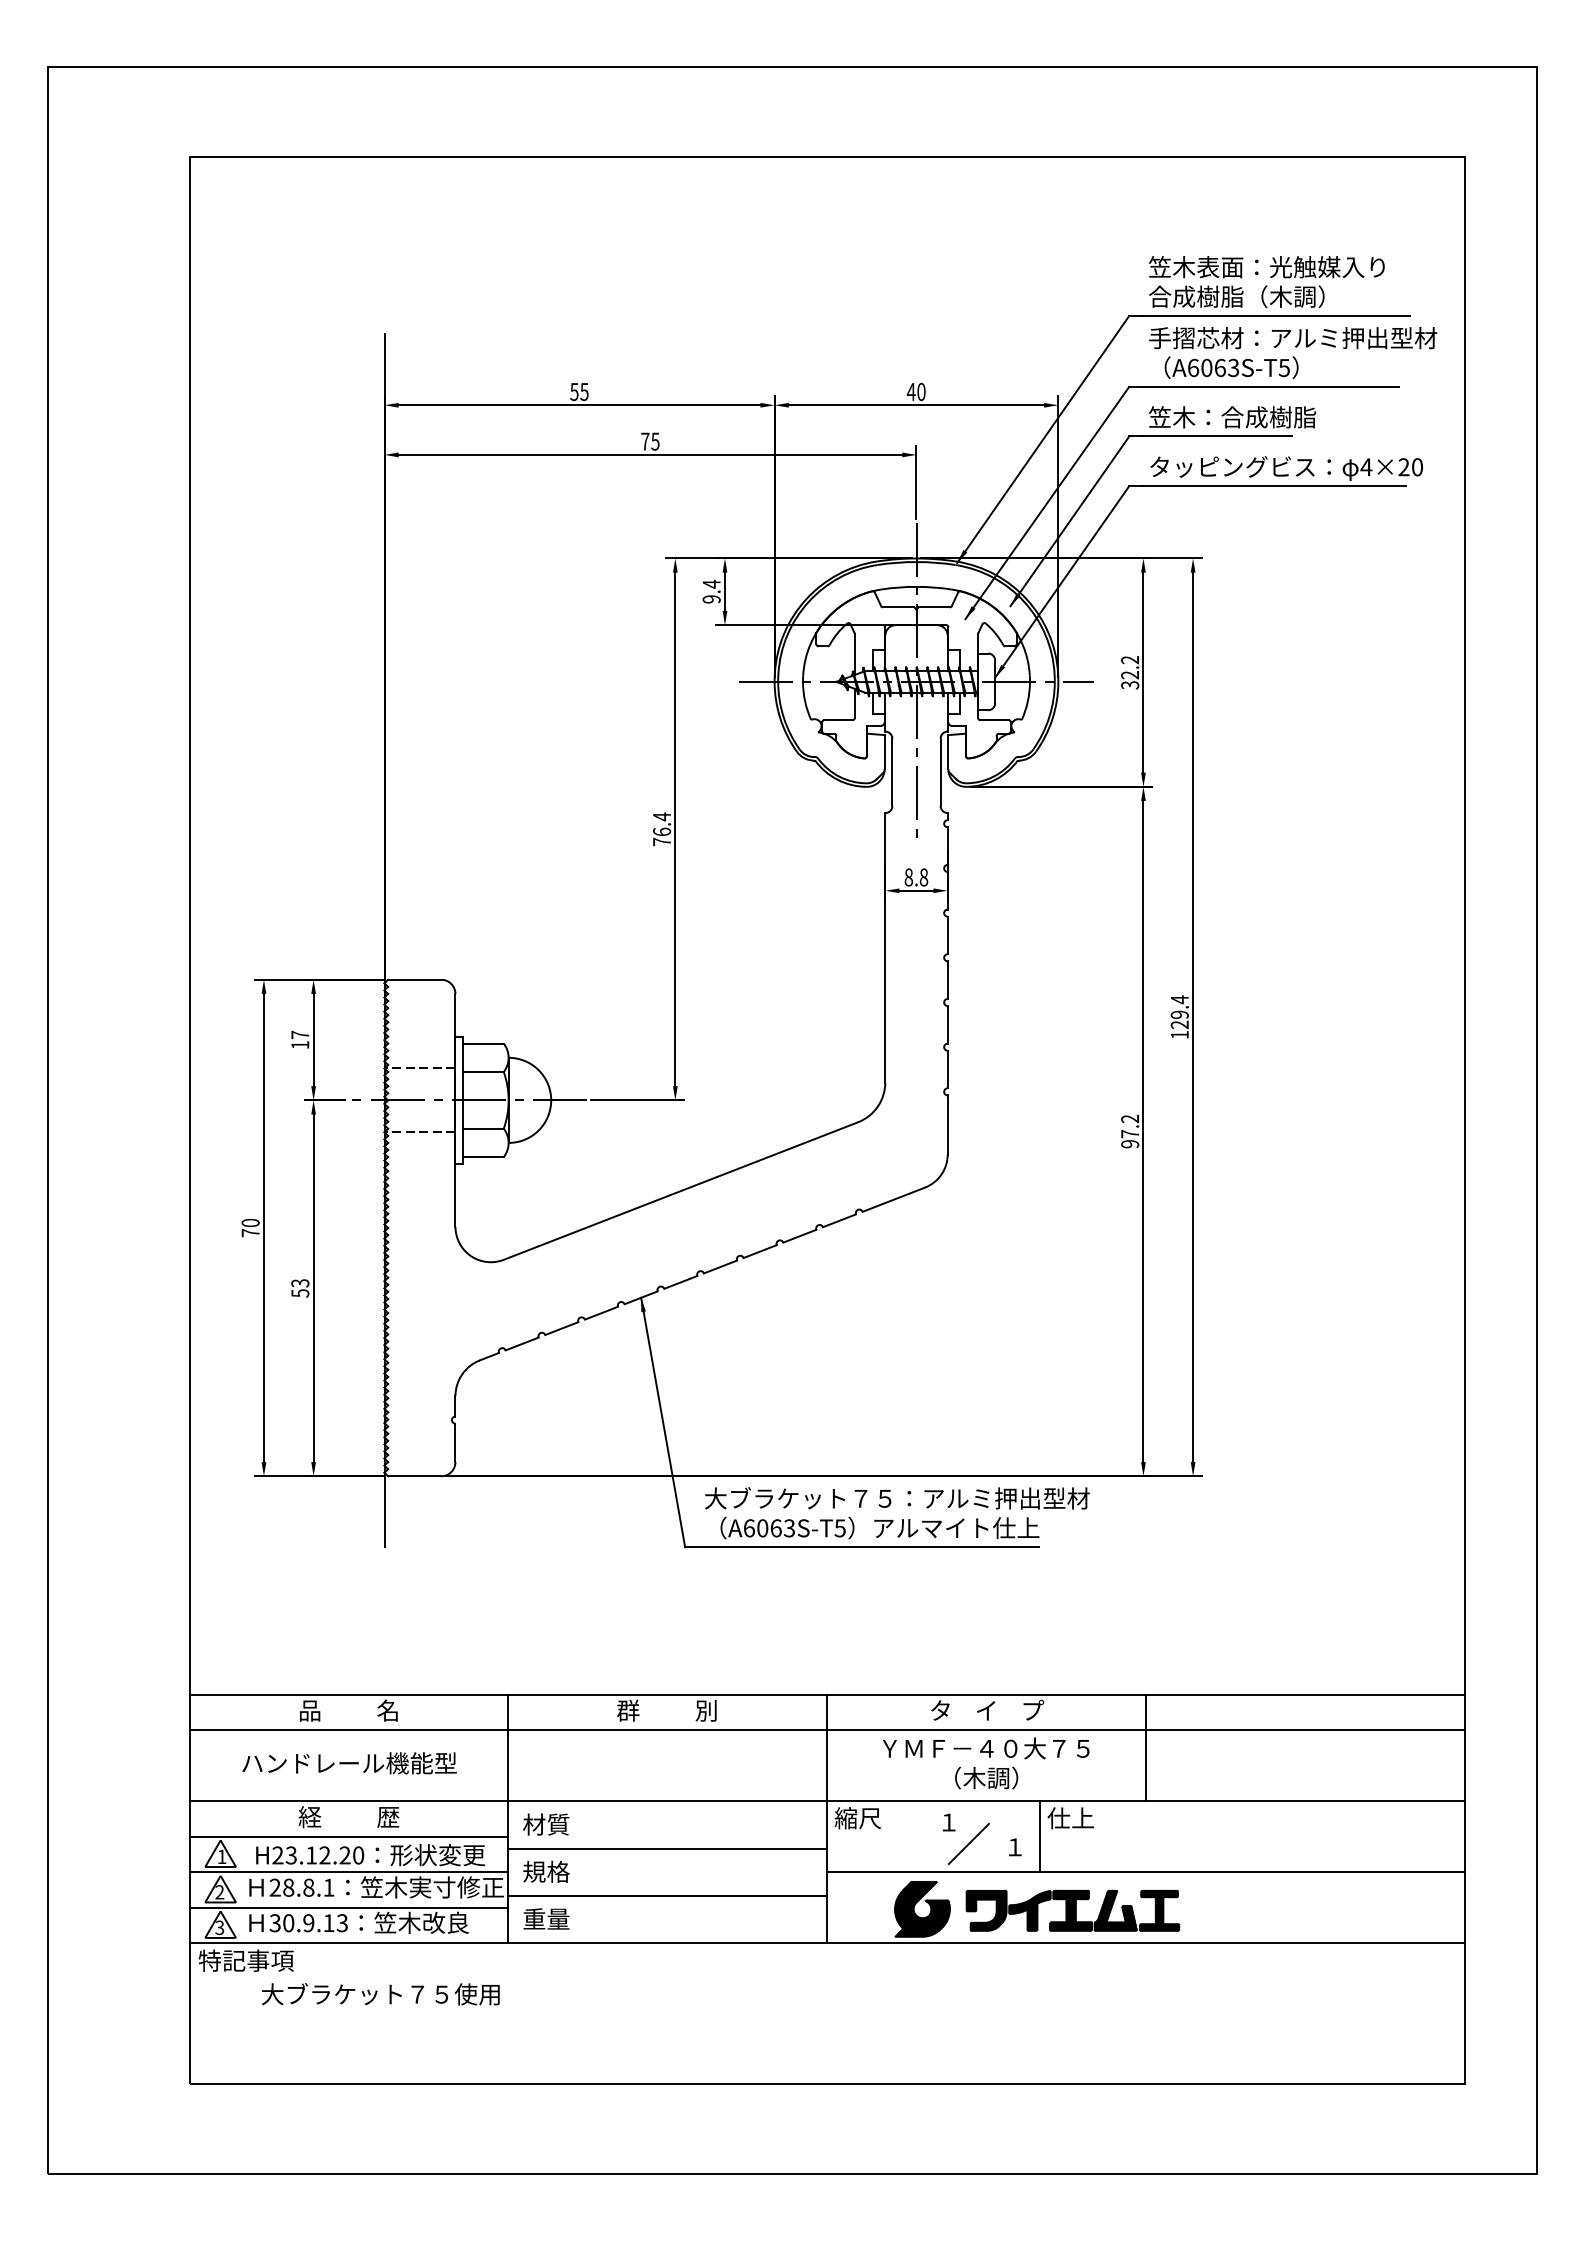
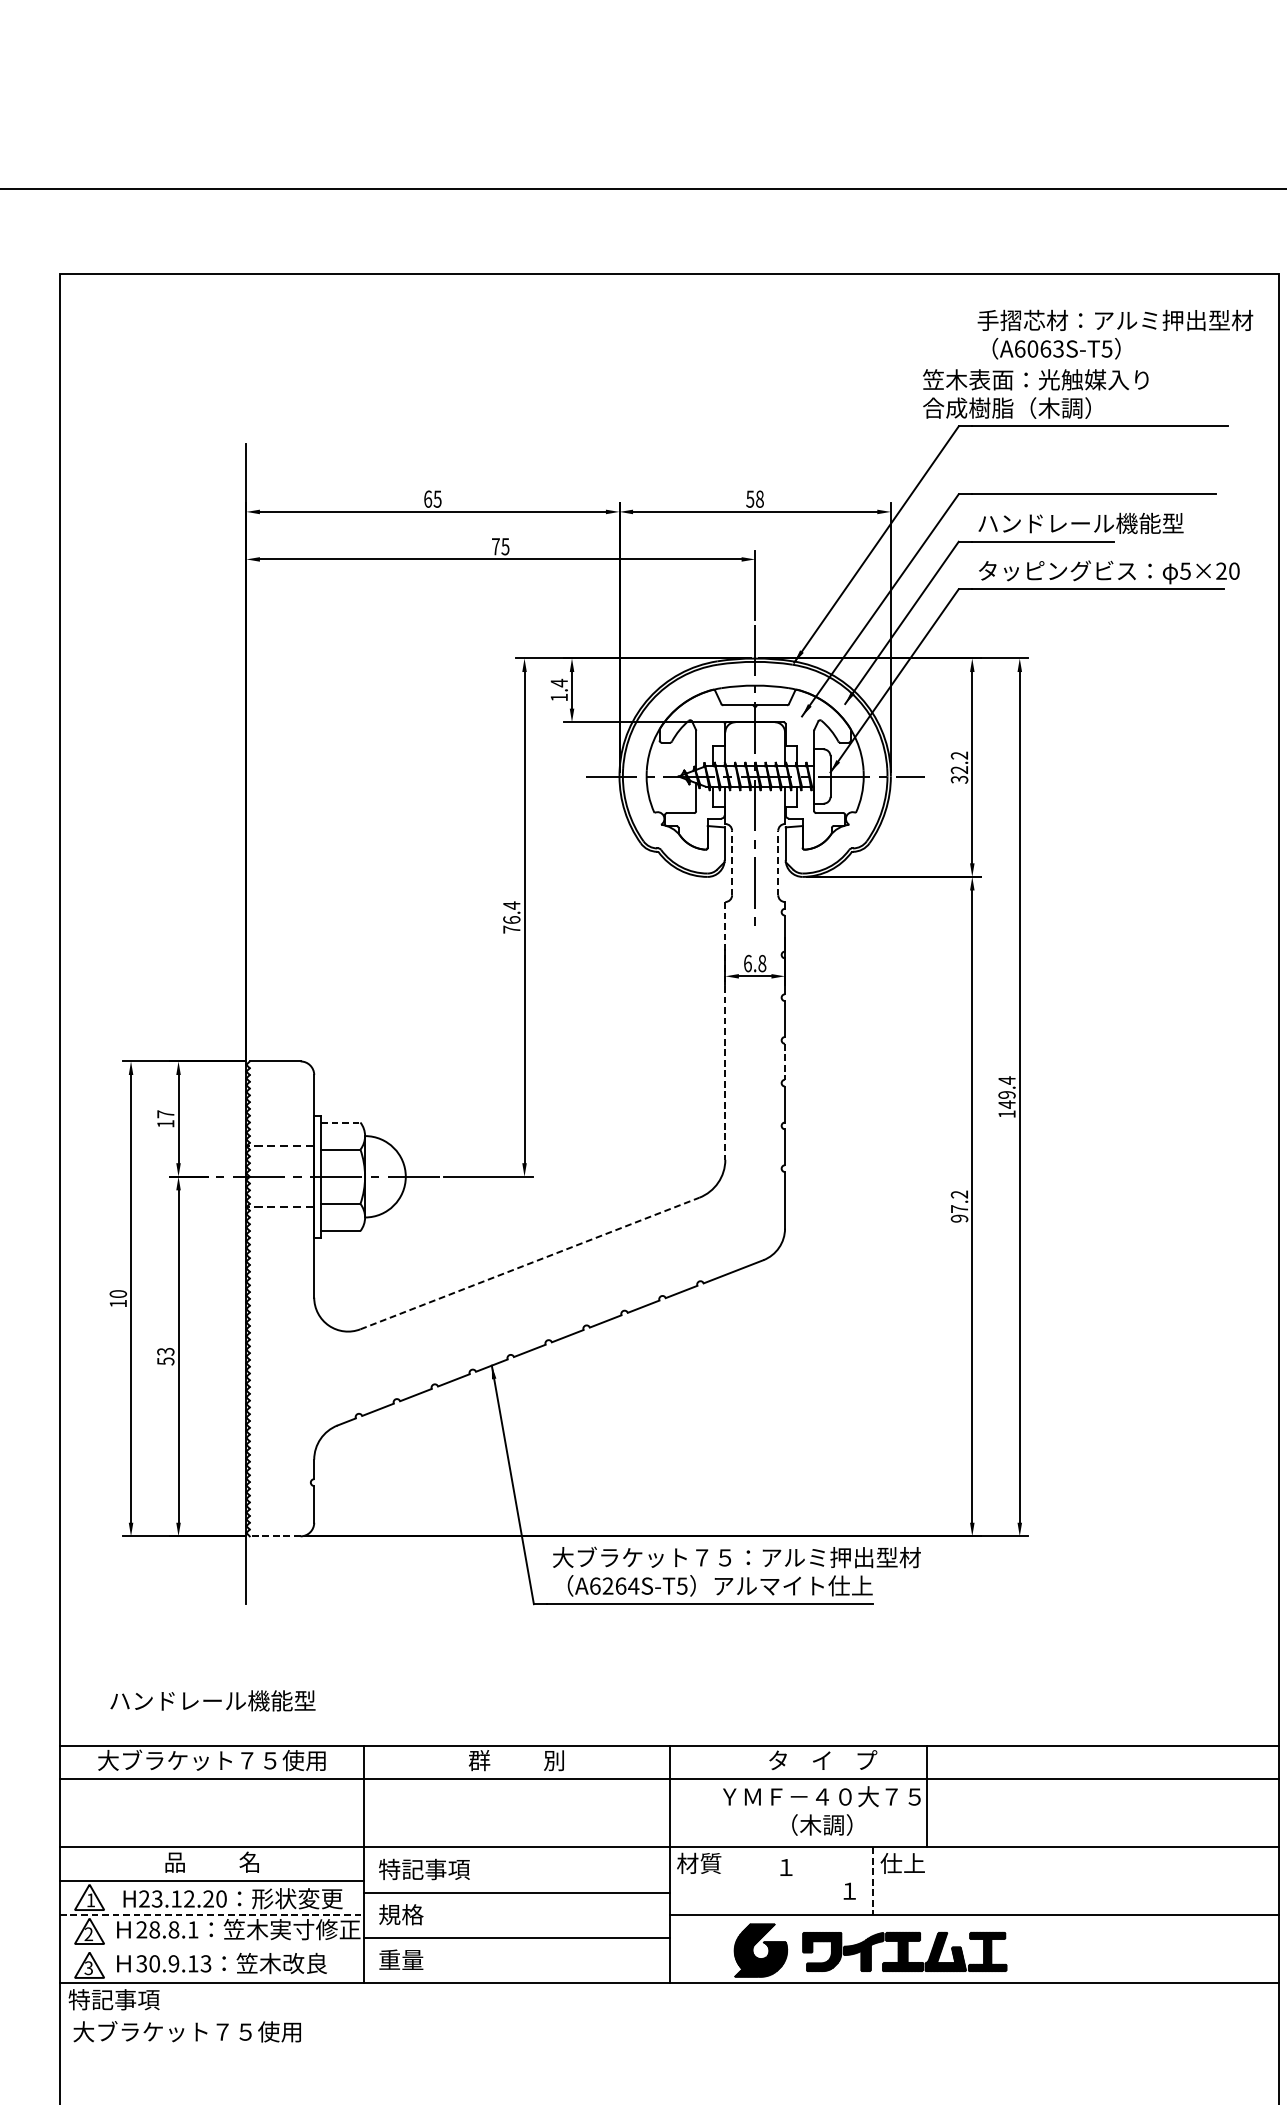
text: (1266, 281) -> (1035, 393), moved
text: (1293, 352) -> (1115, 334), moved
text: (574, 391) -> (428, 498), 55 -> 65
text: (915, 392) -> (754, 499), 40 -> 58
text: (1256, 417) -> (1080, 523), 笠木：合成樹脂 -> ハンドレール機能型
text: (1366, 467) -> (1185, 571), 4×20 -> 5×20
text: (711, 599) -> (559, 697), 9.4 -> 1.4
line: (892, 772) -> (732, 863), solid -> dashed
line: (940, 772) -> (778, 863), solid -> dashed
text: (908, 877) -> (747, 963), 8.8 -> 6.8
line: (885, 947) -> (725, 1030), solid -> dashed
line: (947, 980) -> (784, 1062), solid -> dashed
text: (1179, 1024) -> (1006, 1104), 129.4 -> 149.4
line: (483, 1043) -> (341, 1122), solid -> dashed
line: (681, 1190) -> (530, 1262), solid -> dashed
text: (250, 1232) -> (118, 1303), 70 -> 10
line: (414, 1476) -> (275, 1536), solid -> dashed
text: (776, 1528) -> (621, 1586), A6063S-T5 -> A6264S-T5
text: (348, 1710) -> (211, 1760), 品          名 -> 大ブラケット７５使用
line: (1146, 1748) -> (927, 1796), moved
text: (349, 1763) -> (212, 1701), moved
text: (348, 1817) -> (211, 1862), 経          歴 -> 品          名
text: (857, 1818) -> (698, 1863), 縮尺 -> 材質
text: (570, 1824) -> (424, 1869), 材質 -> 特記事項
line: (1039, 1837) -> (872, 1881), solid -> dashed
line: (968, 1843) -> (804, 1887), removed
line: (349, 1872) -> (212, 1915), solid -> dashed
line: (348, 1907) -> (211, 1948), removed
text: (380, 1994) -> (187, 2032), moved

